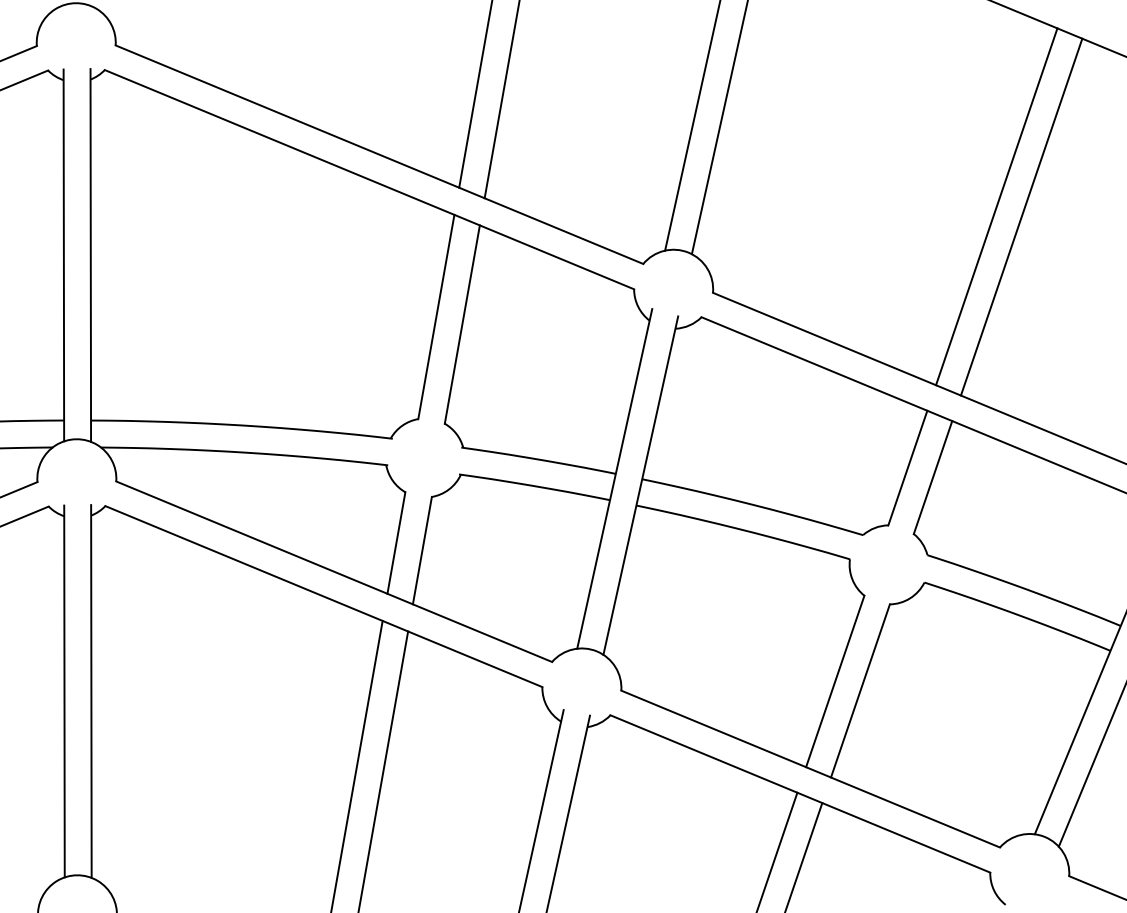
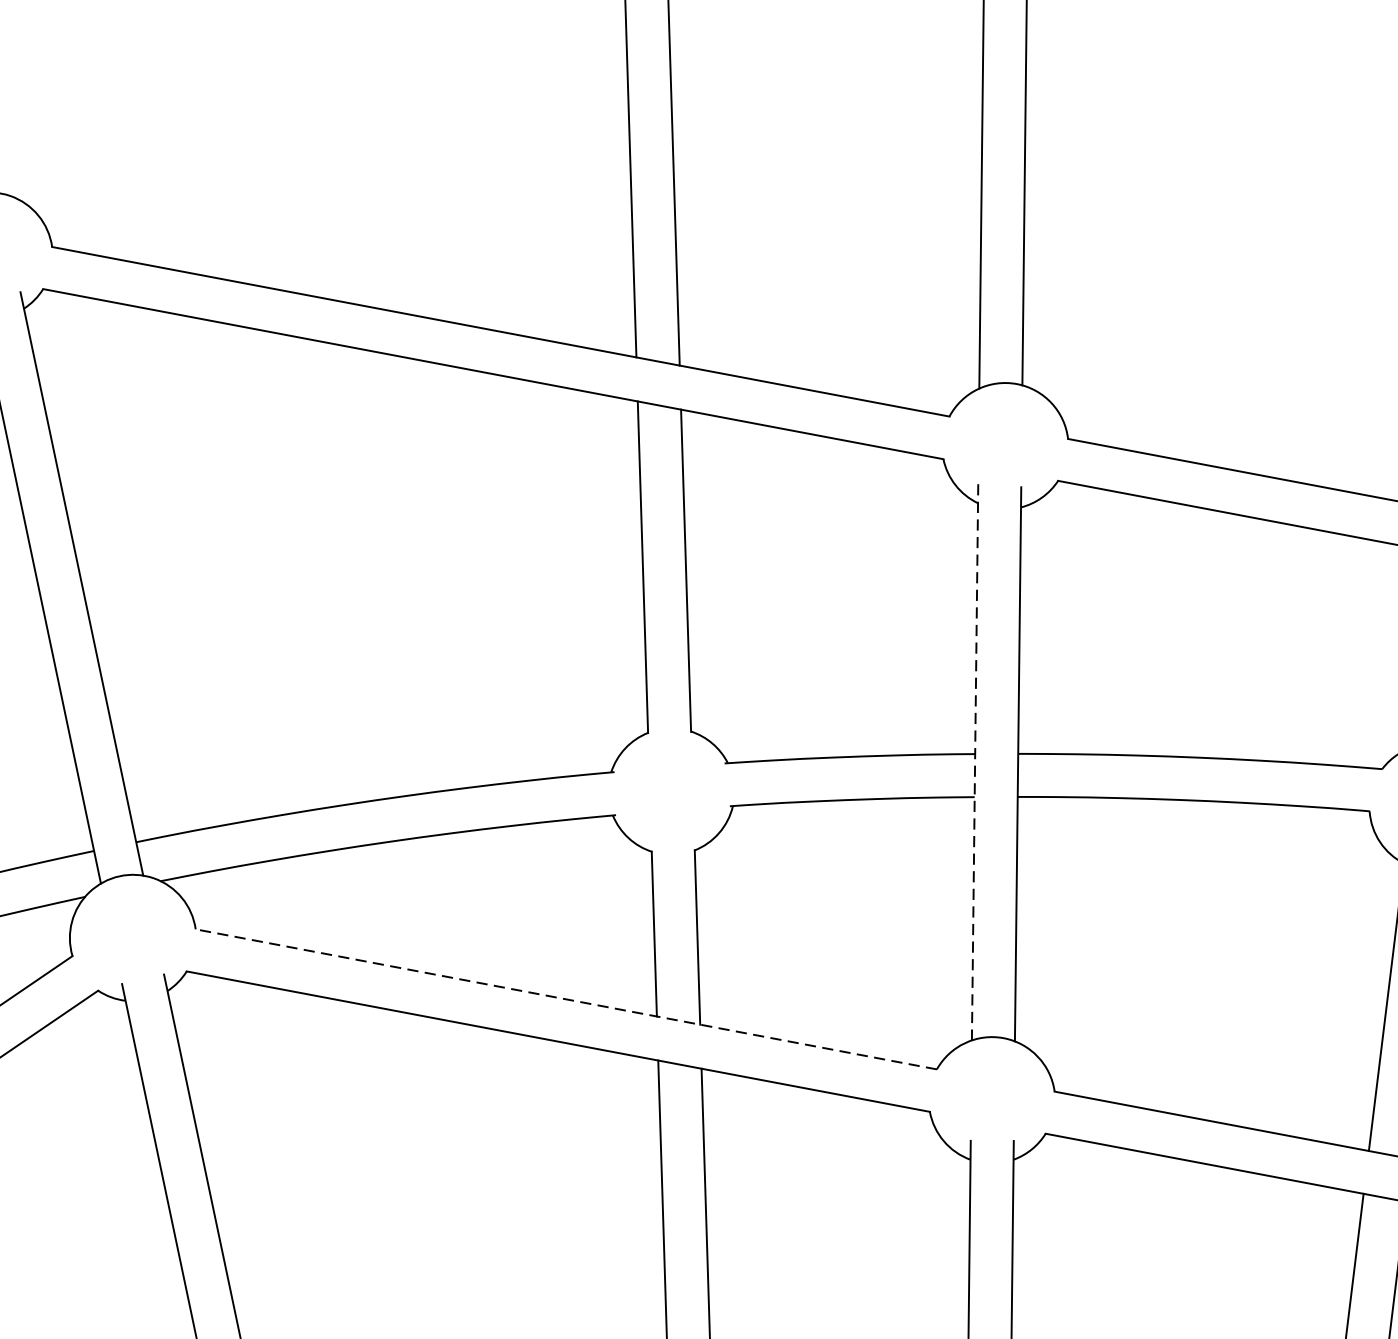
line: (614, 478) -> (974, 761), solid -> dashed
line: (334, 571) -> (566, 998), solid -> dashed

